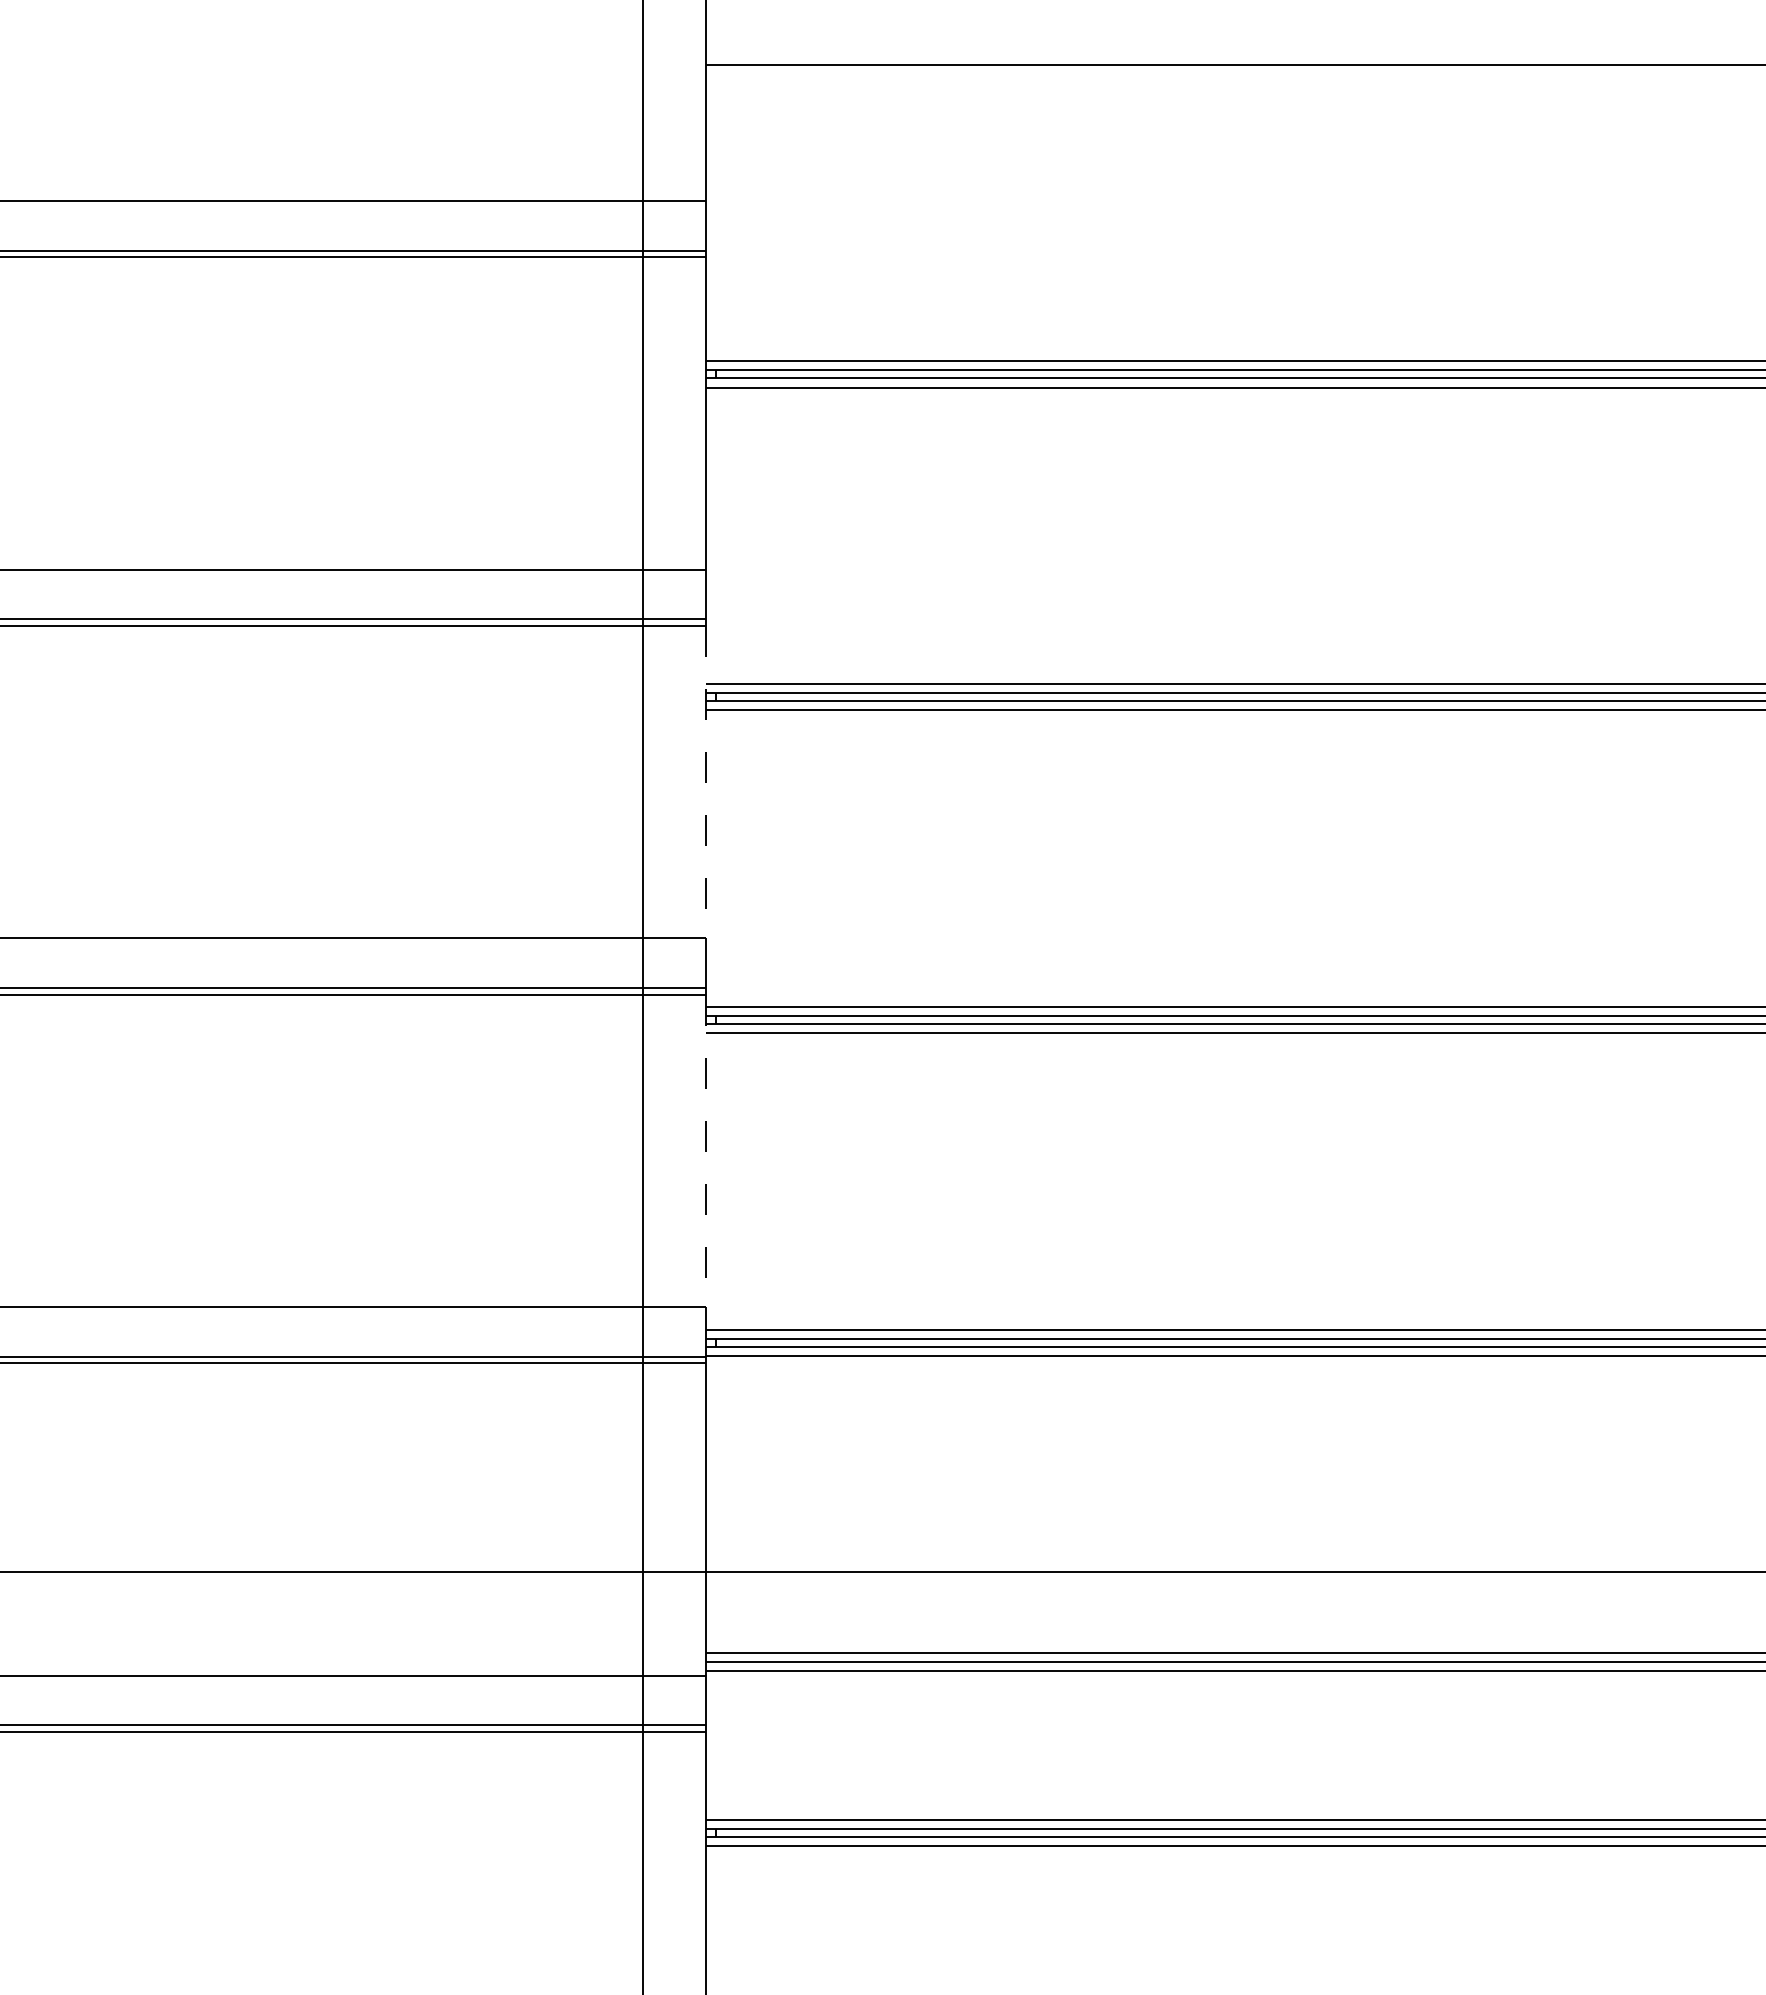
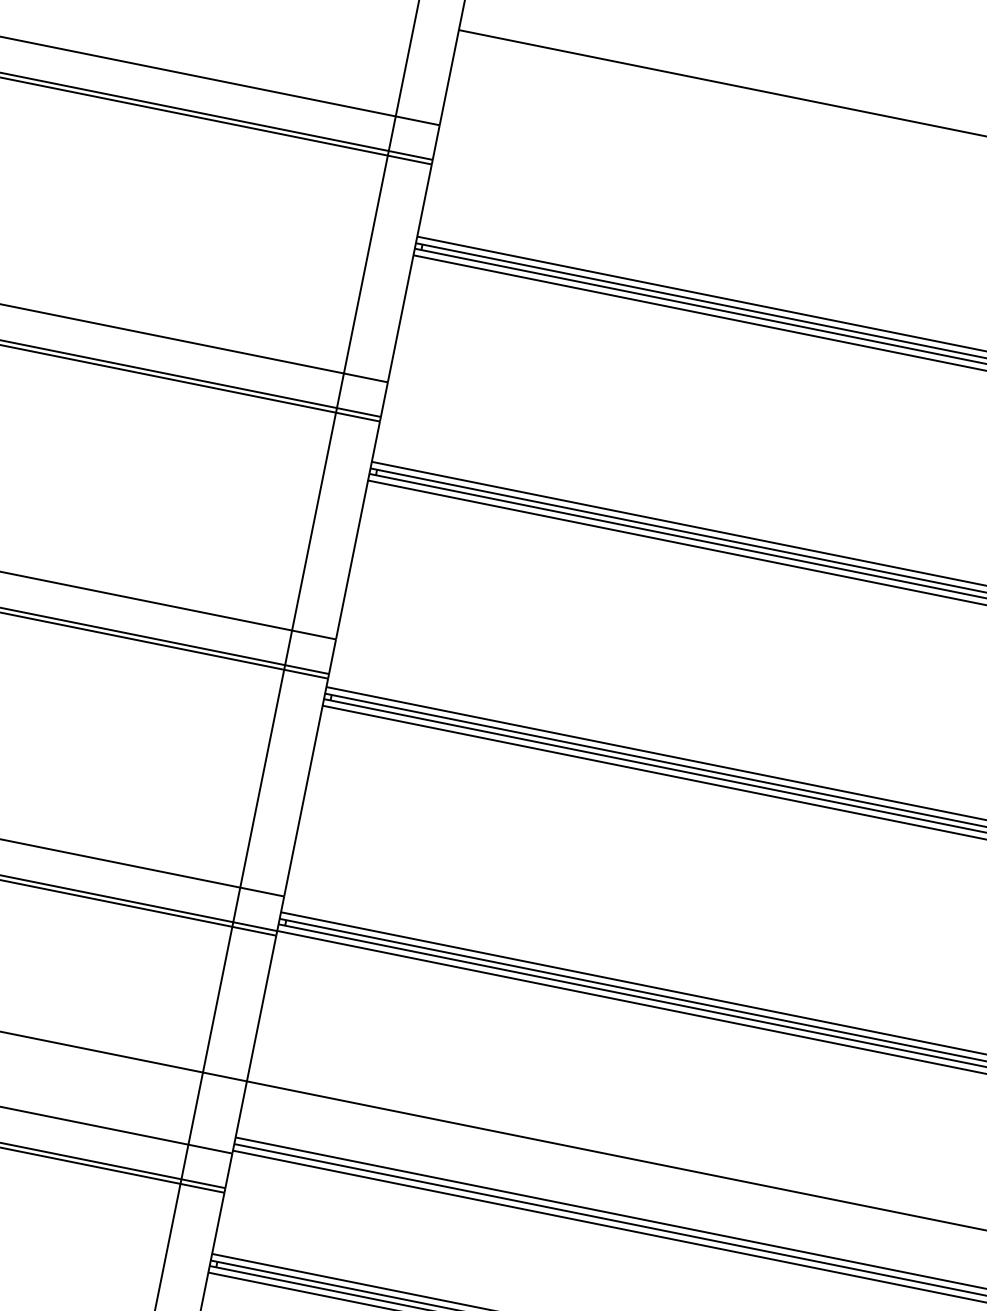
line: (706, 782) -> (358, 530), dashed -> solid
line: (706, 1151) -> (306, 788), dashed -> solid

